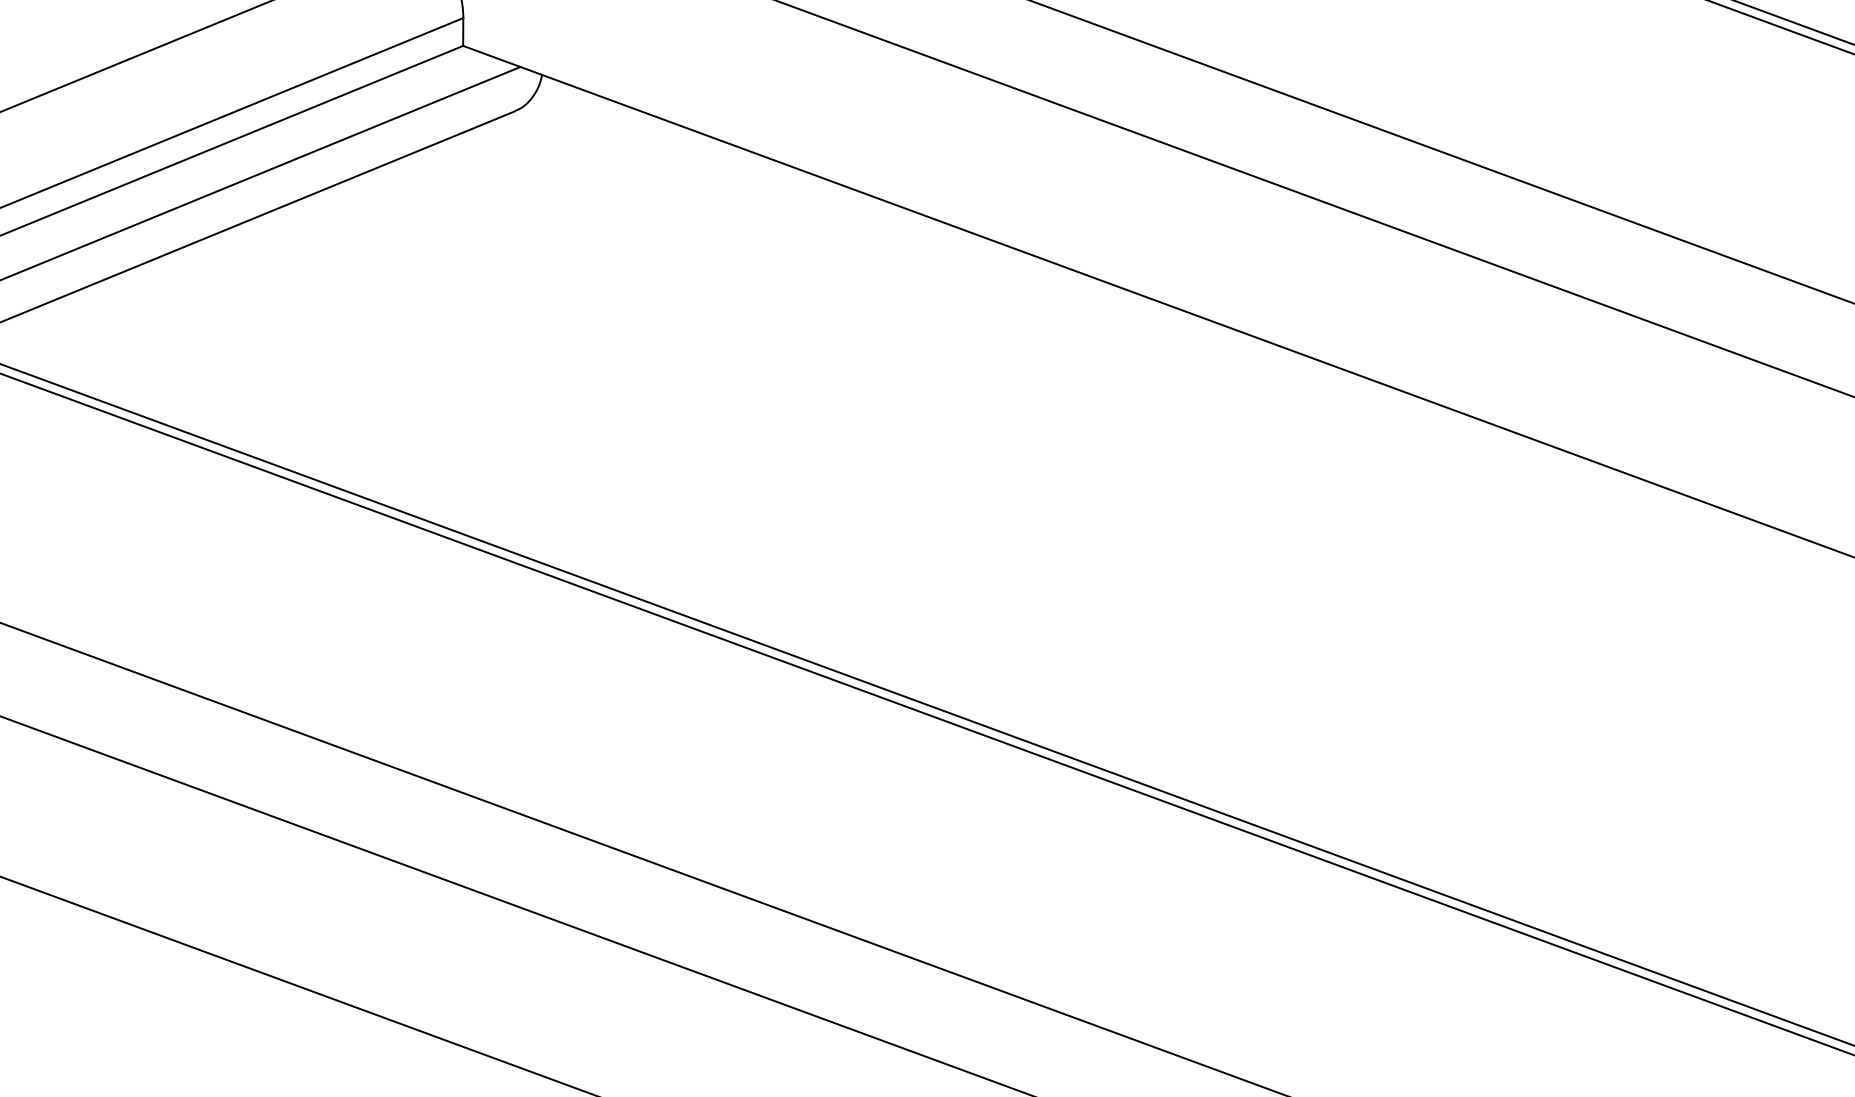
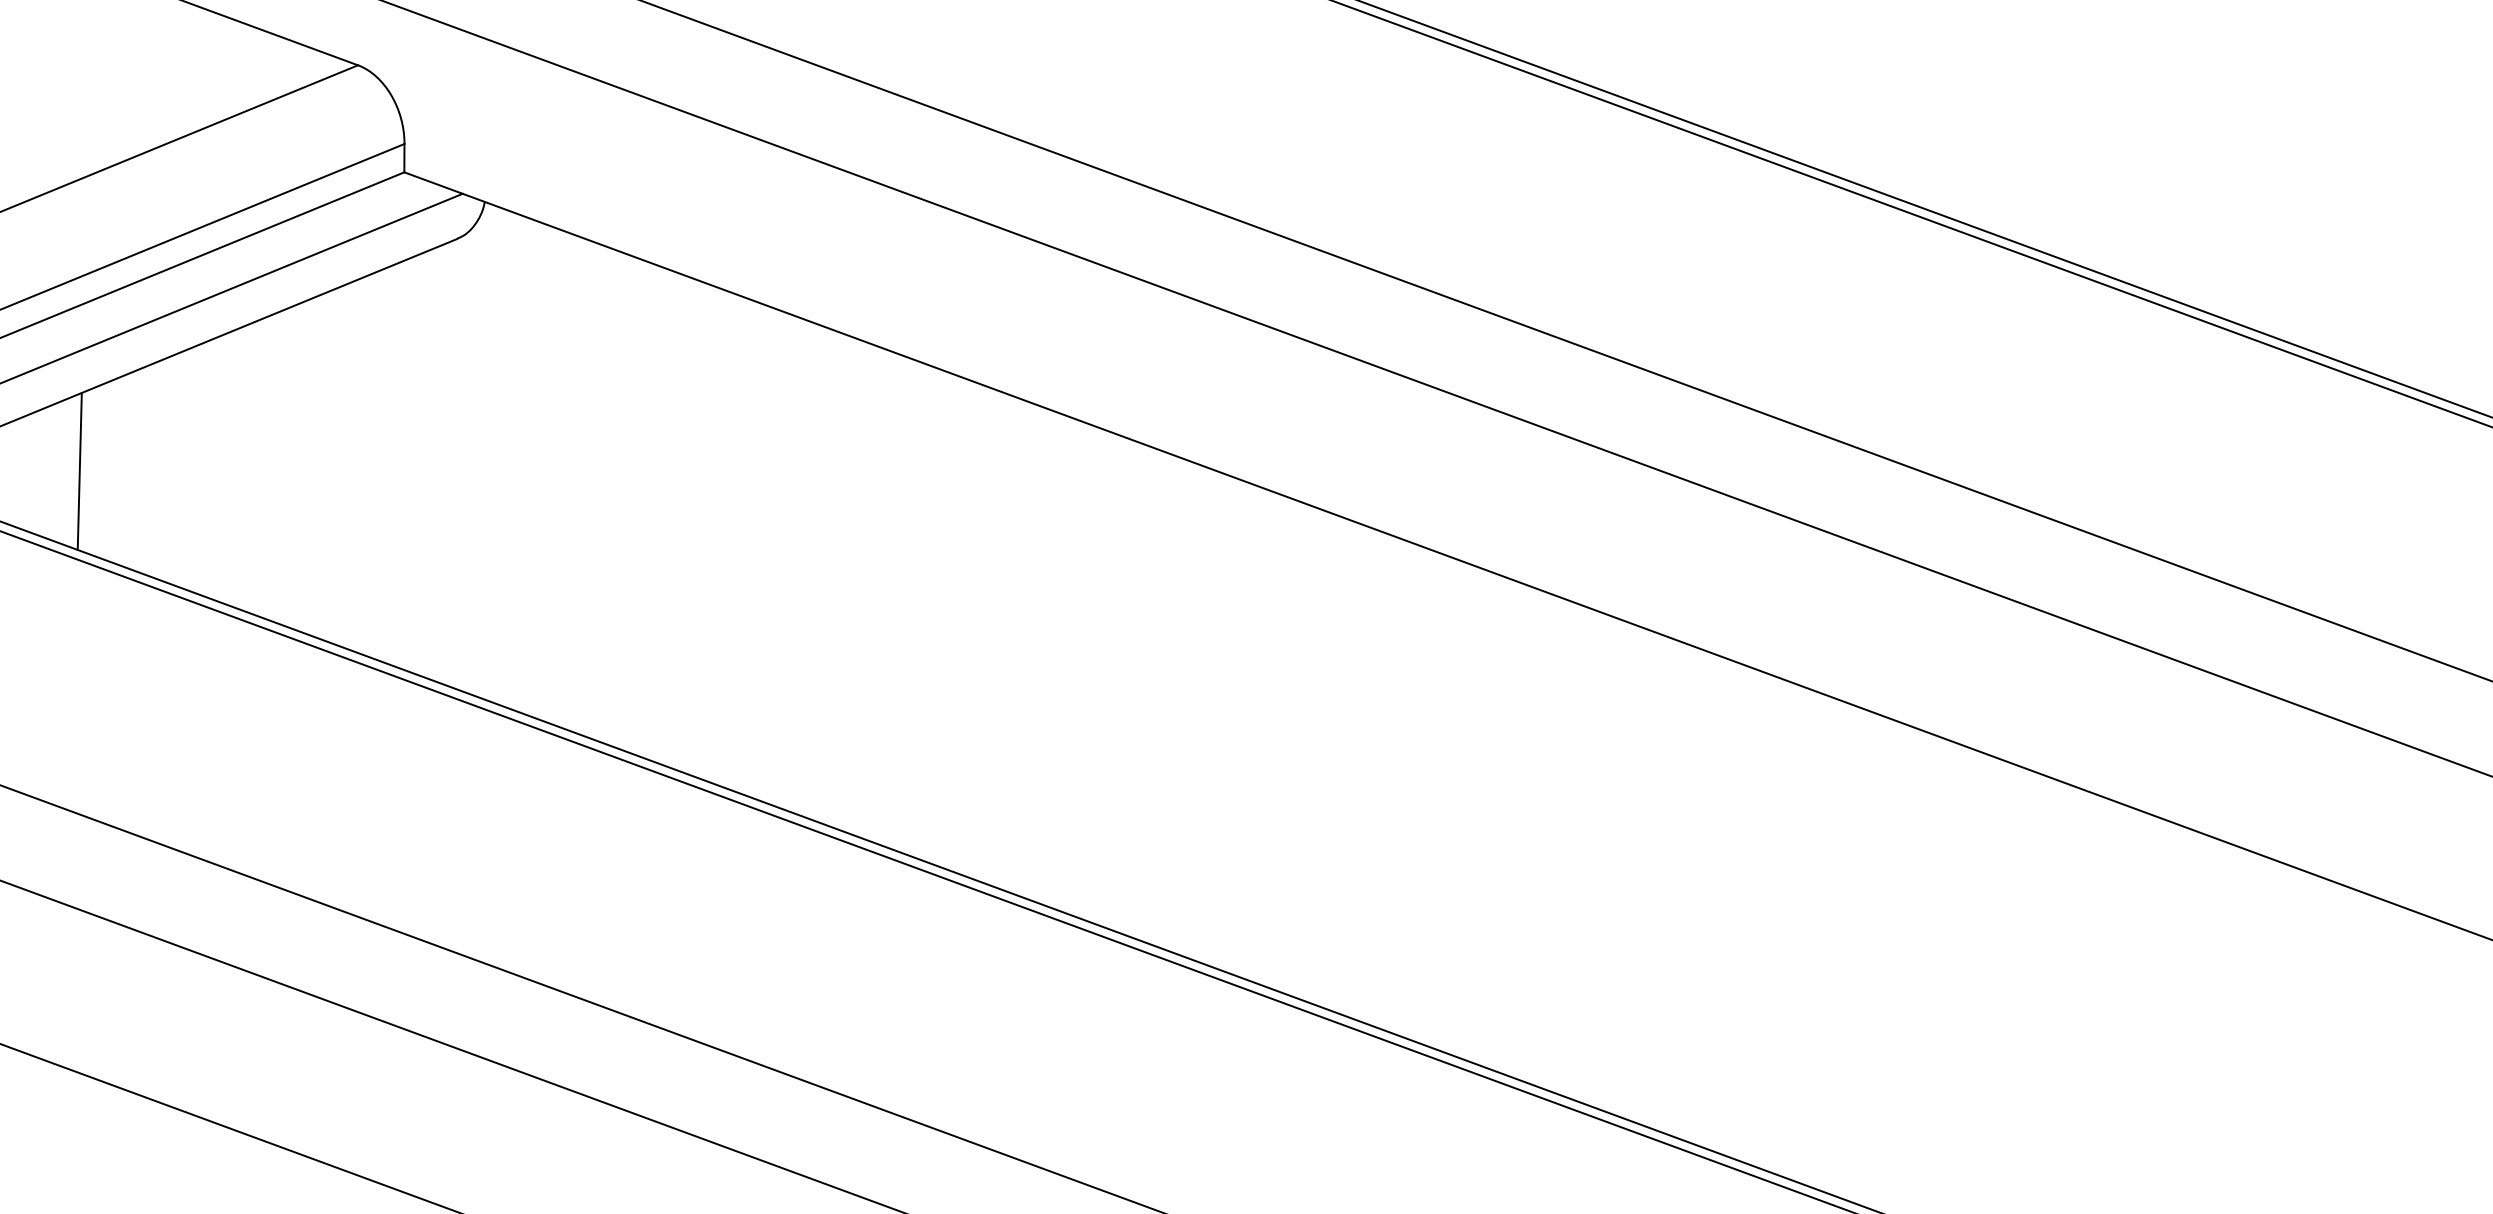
line: (144, 338) -> (79, 470), added

